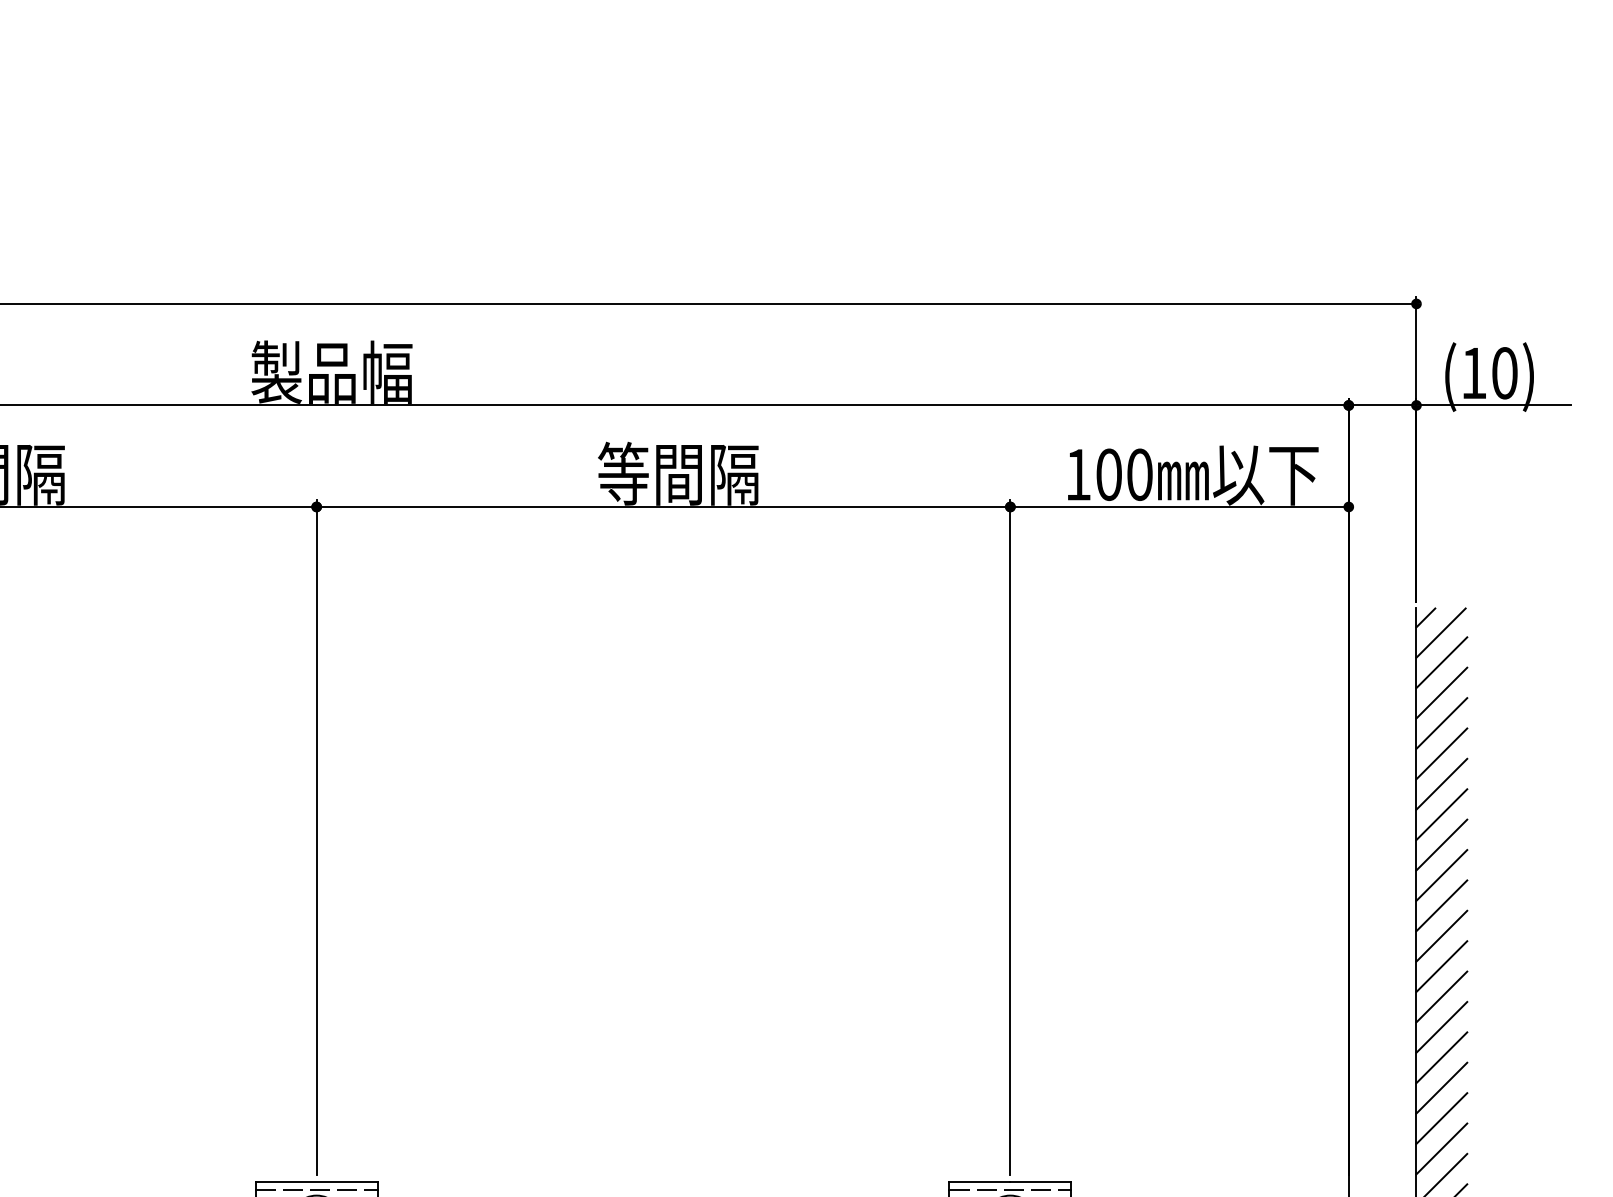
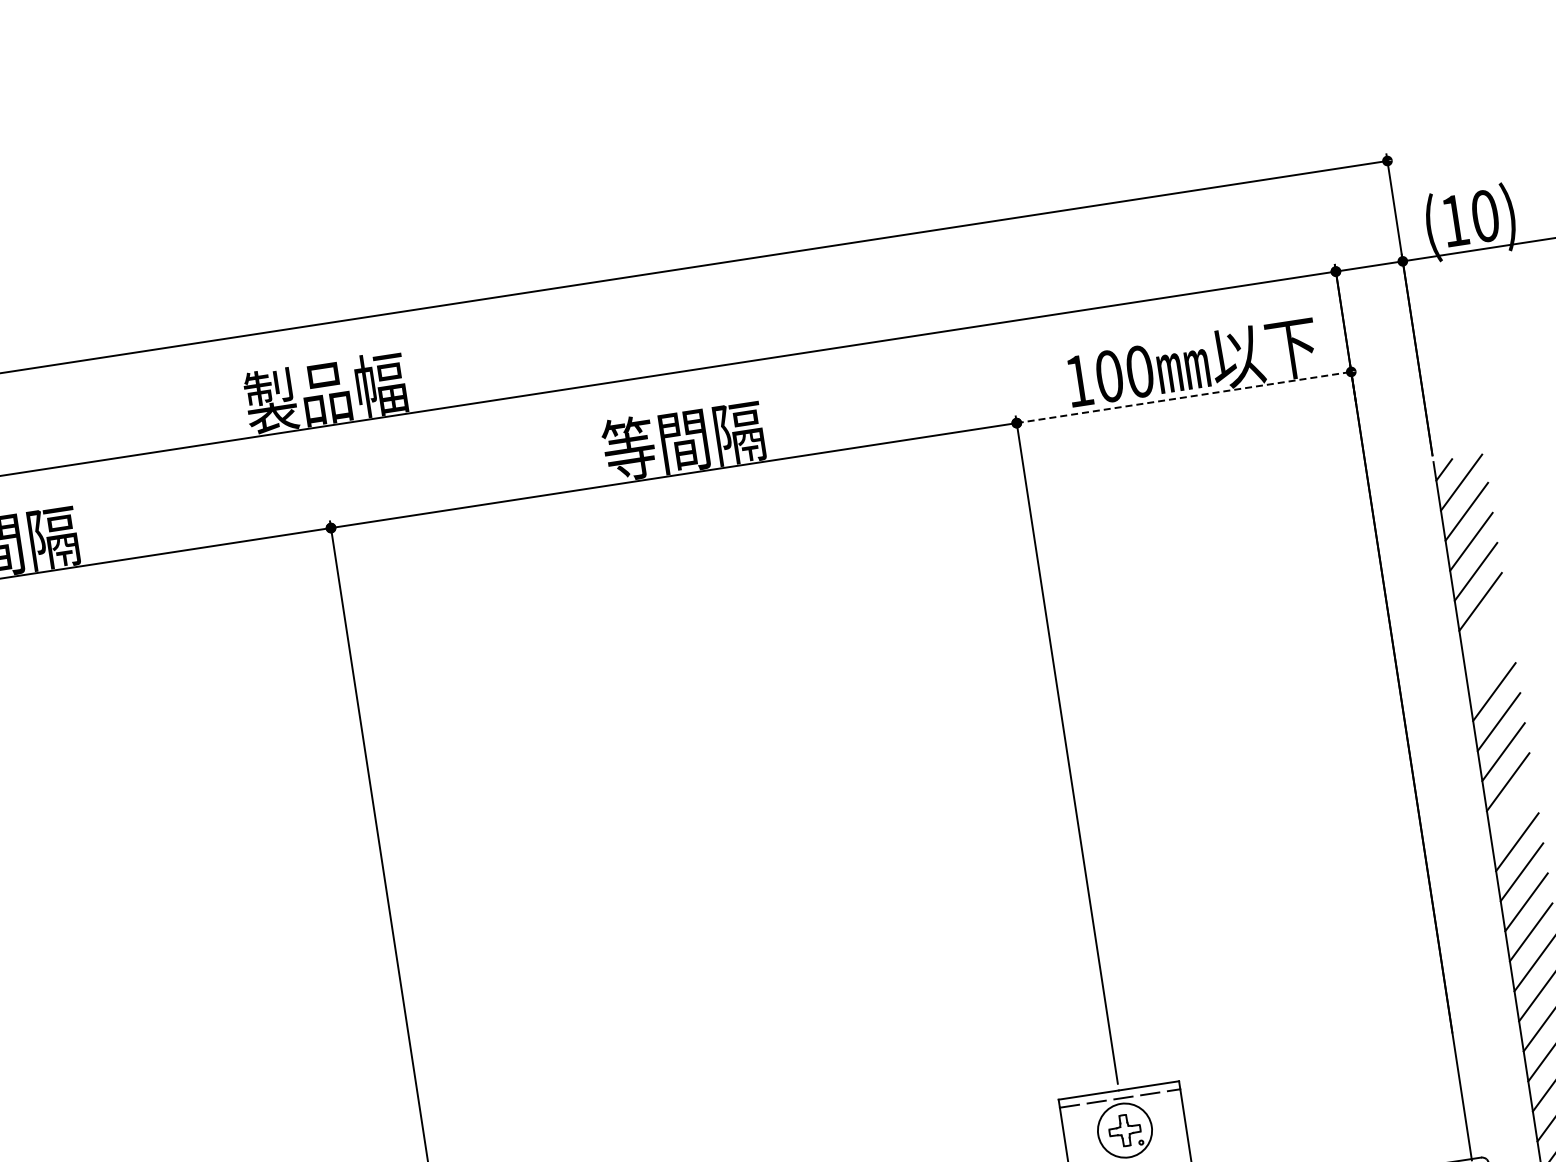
line: (1180, 506) -> (1184, 396), solid -> dashed
line: (1441, 783) -> (1484, 631), removed
line: (1441, 814) -> (1489, 661), removed
line: (1441, 966) -> (1512, 812), removed

